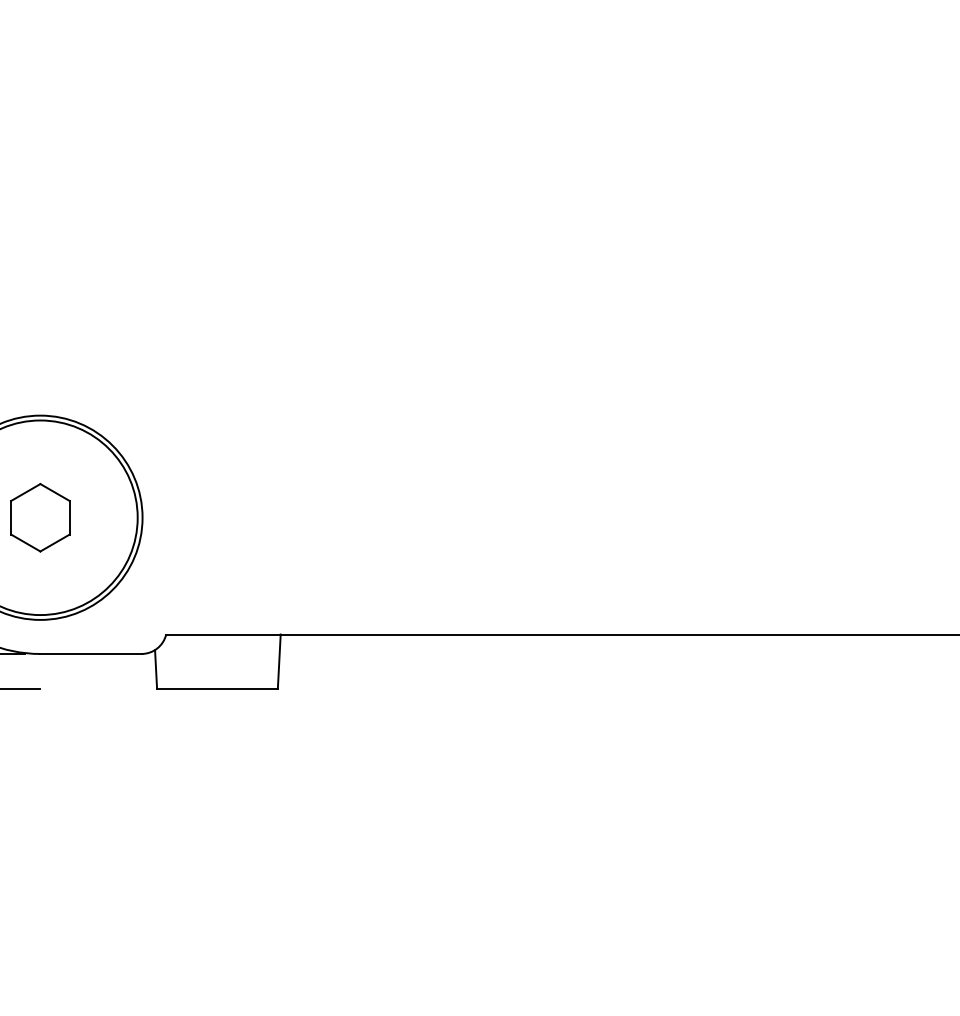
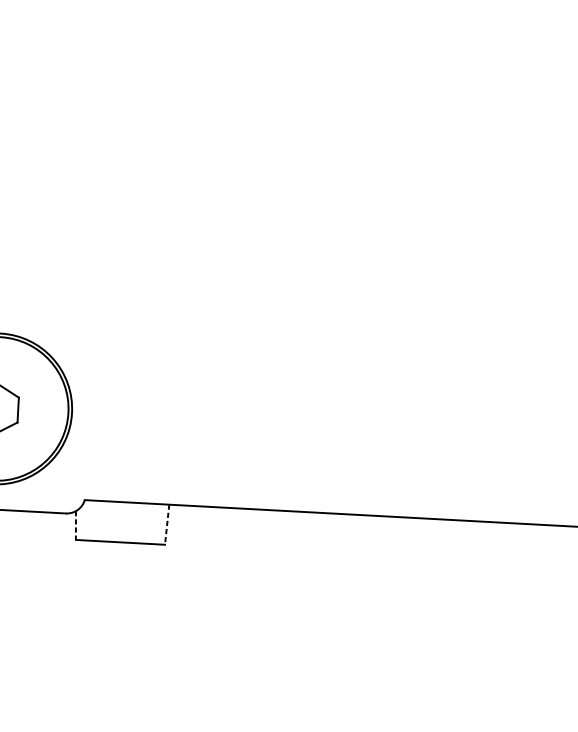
line: (279, 662) -> (167, 525), solid -> dashed
line: (156, 670) -> (76, 526), solid -> dashed

